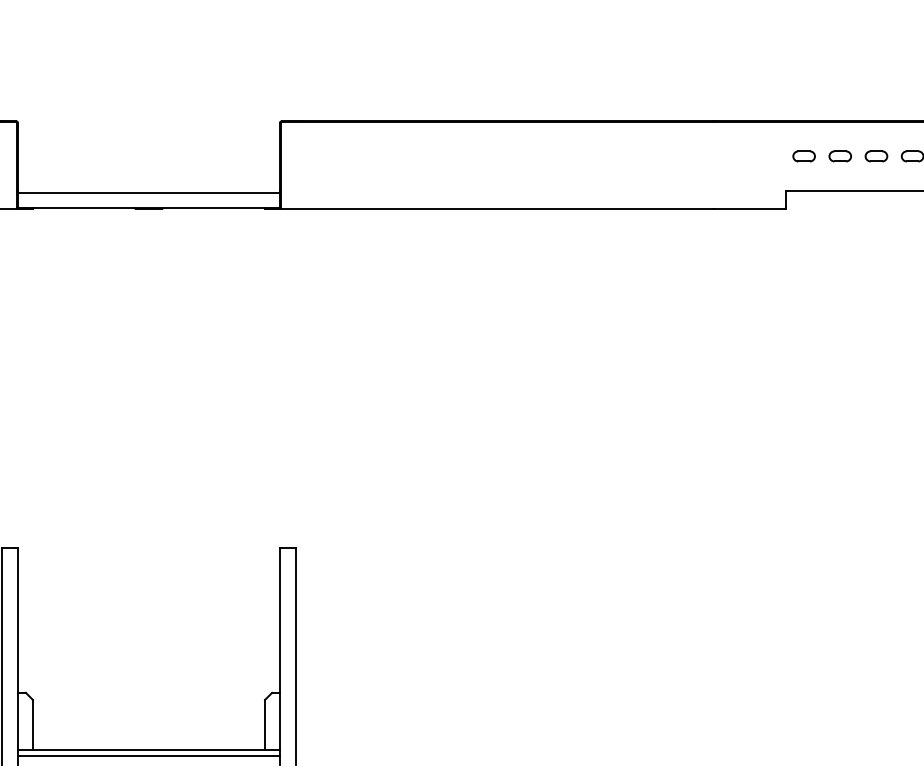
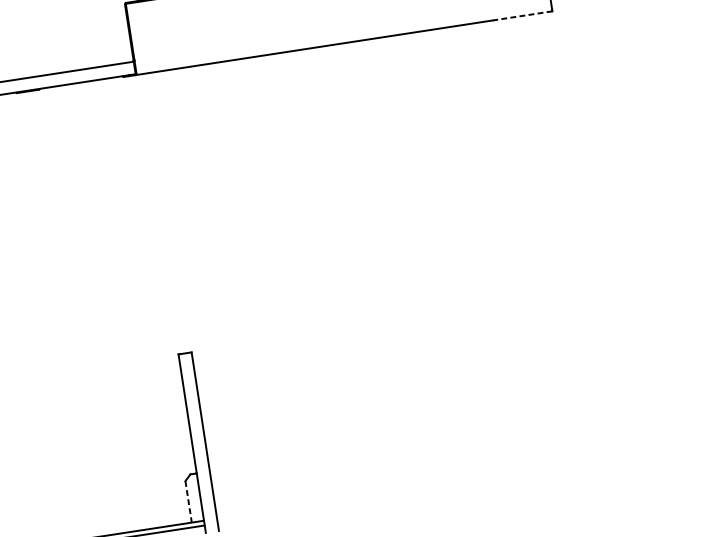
line: (749, 208) -> (522, 15), solid -> dashed
line: (265, 725) -> (189, 502), solid -> dashed

